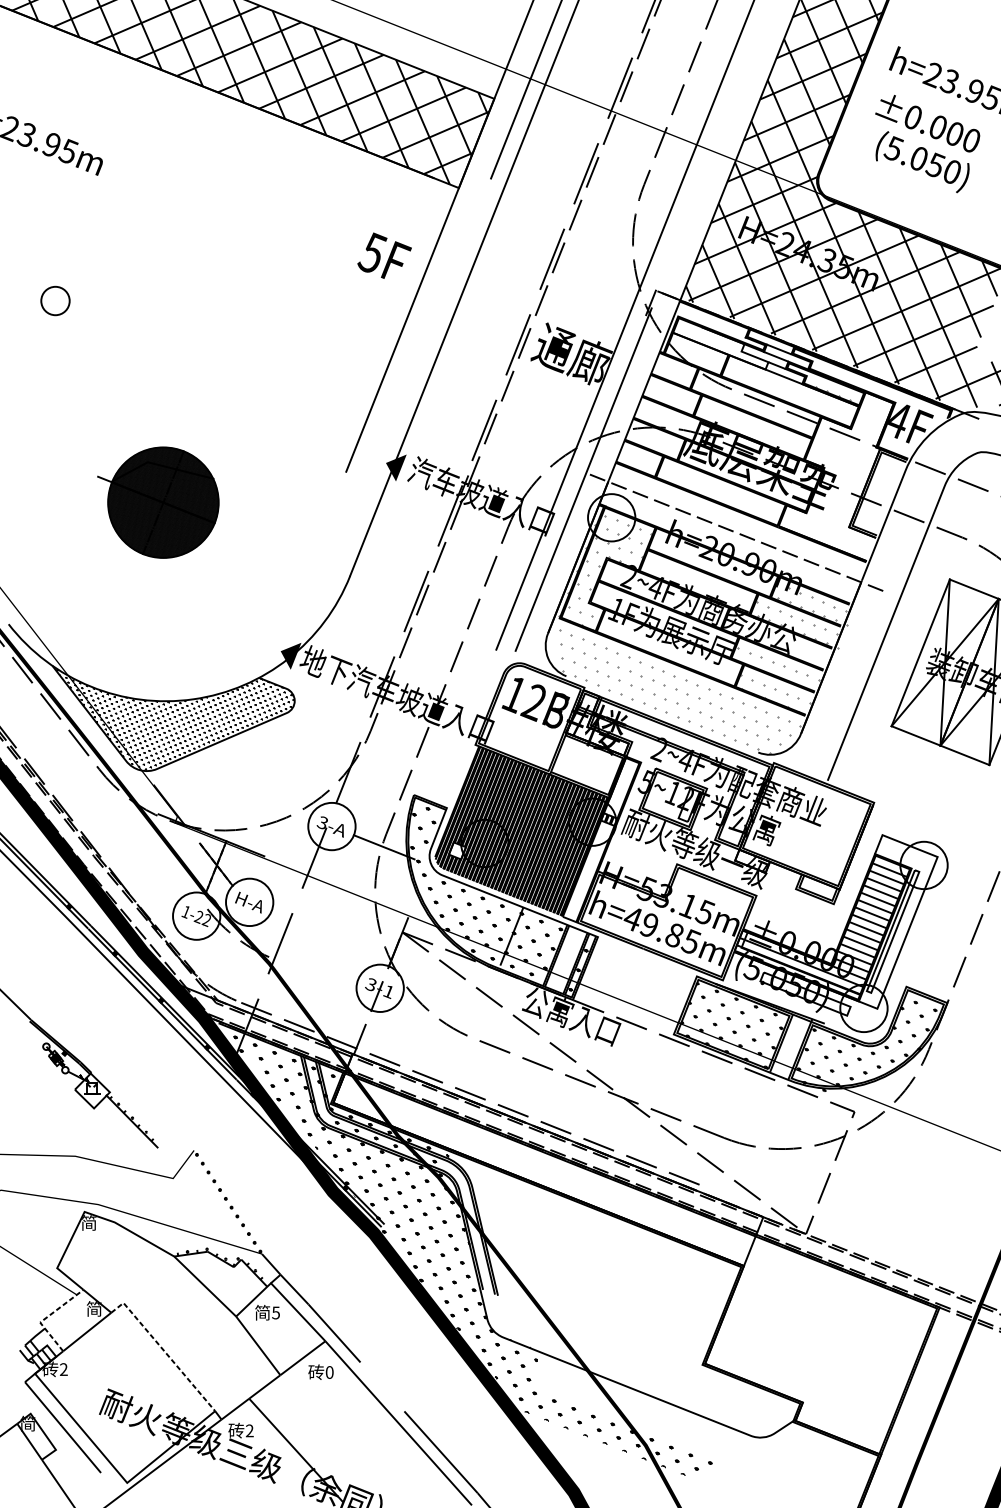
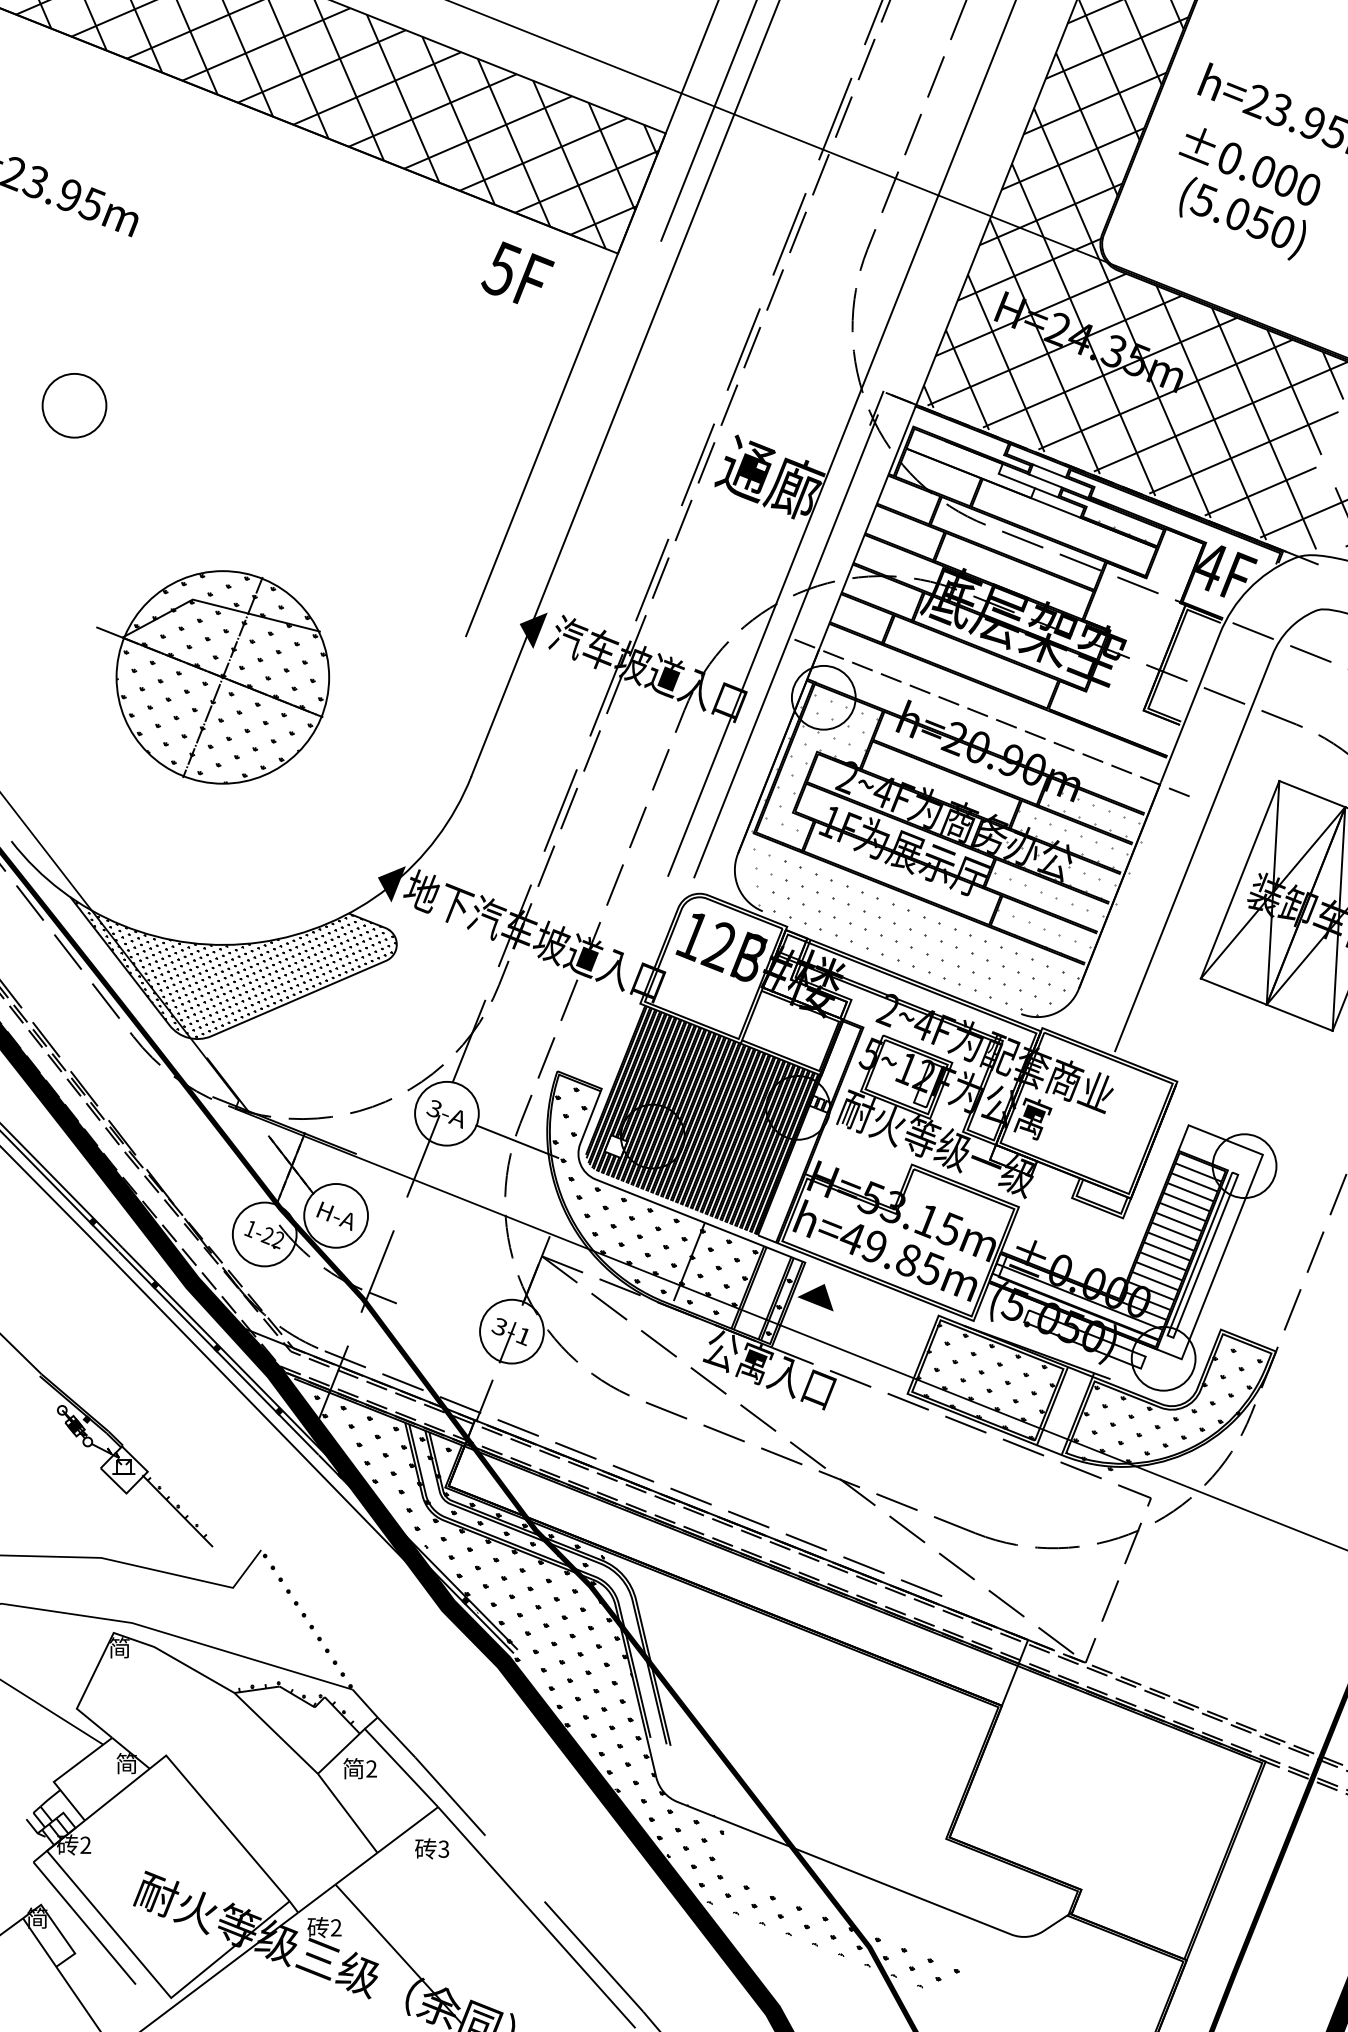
text: (384, 255) -> (517, 272), moved
circle: (55, 300) -> (74, 405), size x1.67
part: (157, 502) -> (212, 677), size x1.43
hatch: (777, 645) -> (1046, 869), added
hatch: (687, 695) -> (925, 937), added
line: (284, 962) -> (382, 1297), added
fill: (605, 962) -> (815, 1297), added
text: (275, 1312) -> (371, 1768), 5 -> 2
line: (47, 1317) -> (63, 1774), dashed -> solid
line: (163, 1350) -> (220, 1819), dashed -> solid
text: (329, 1371) -> (443, 1848), 0 -> 3

